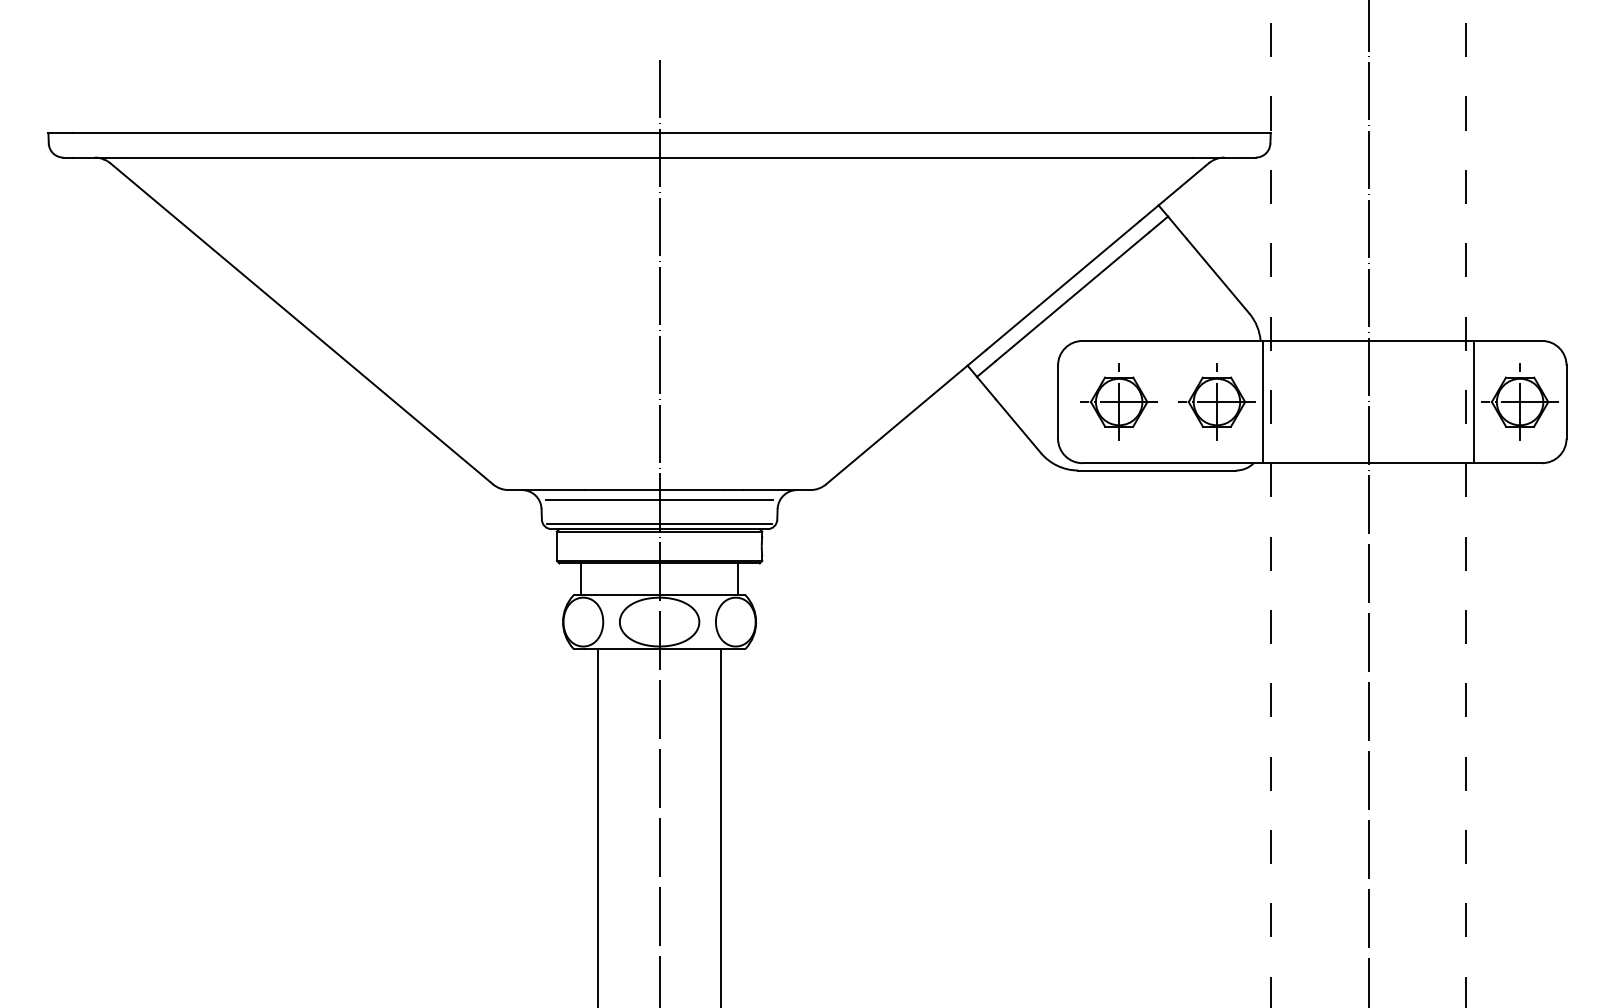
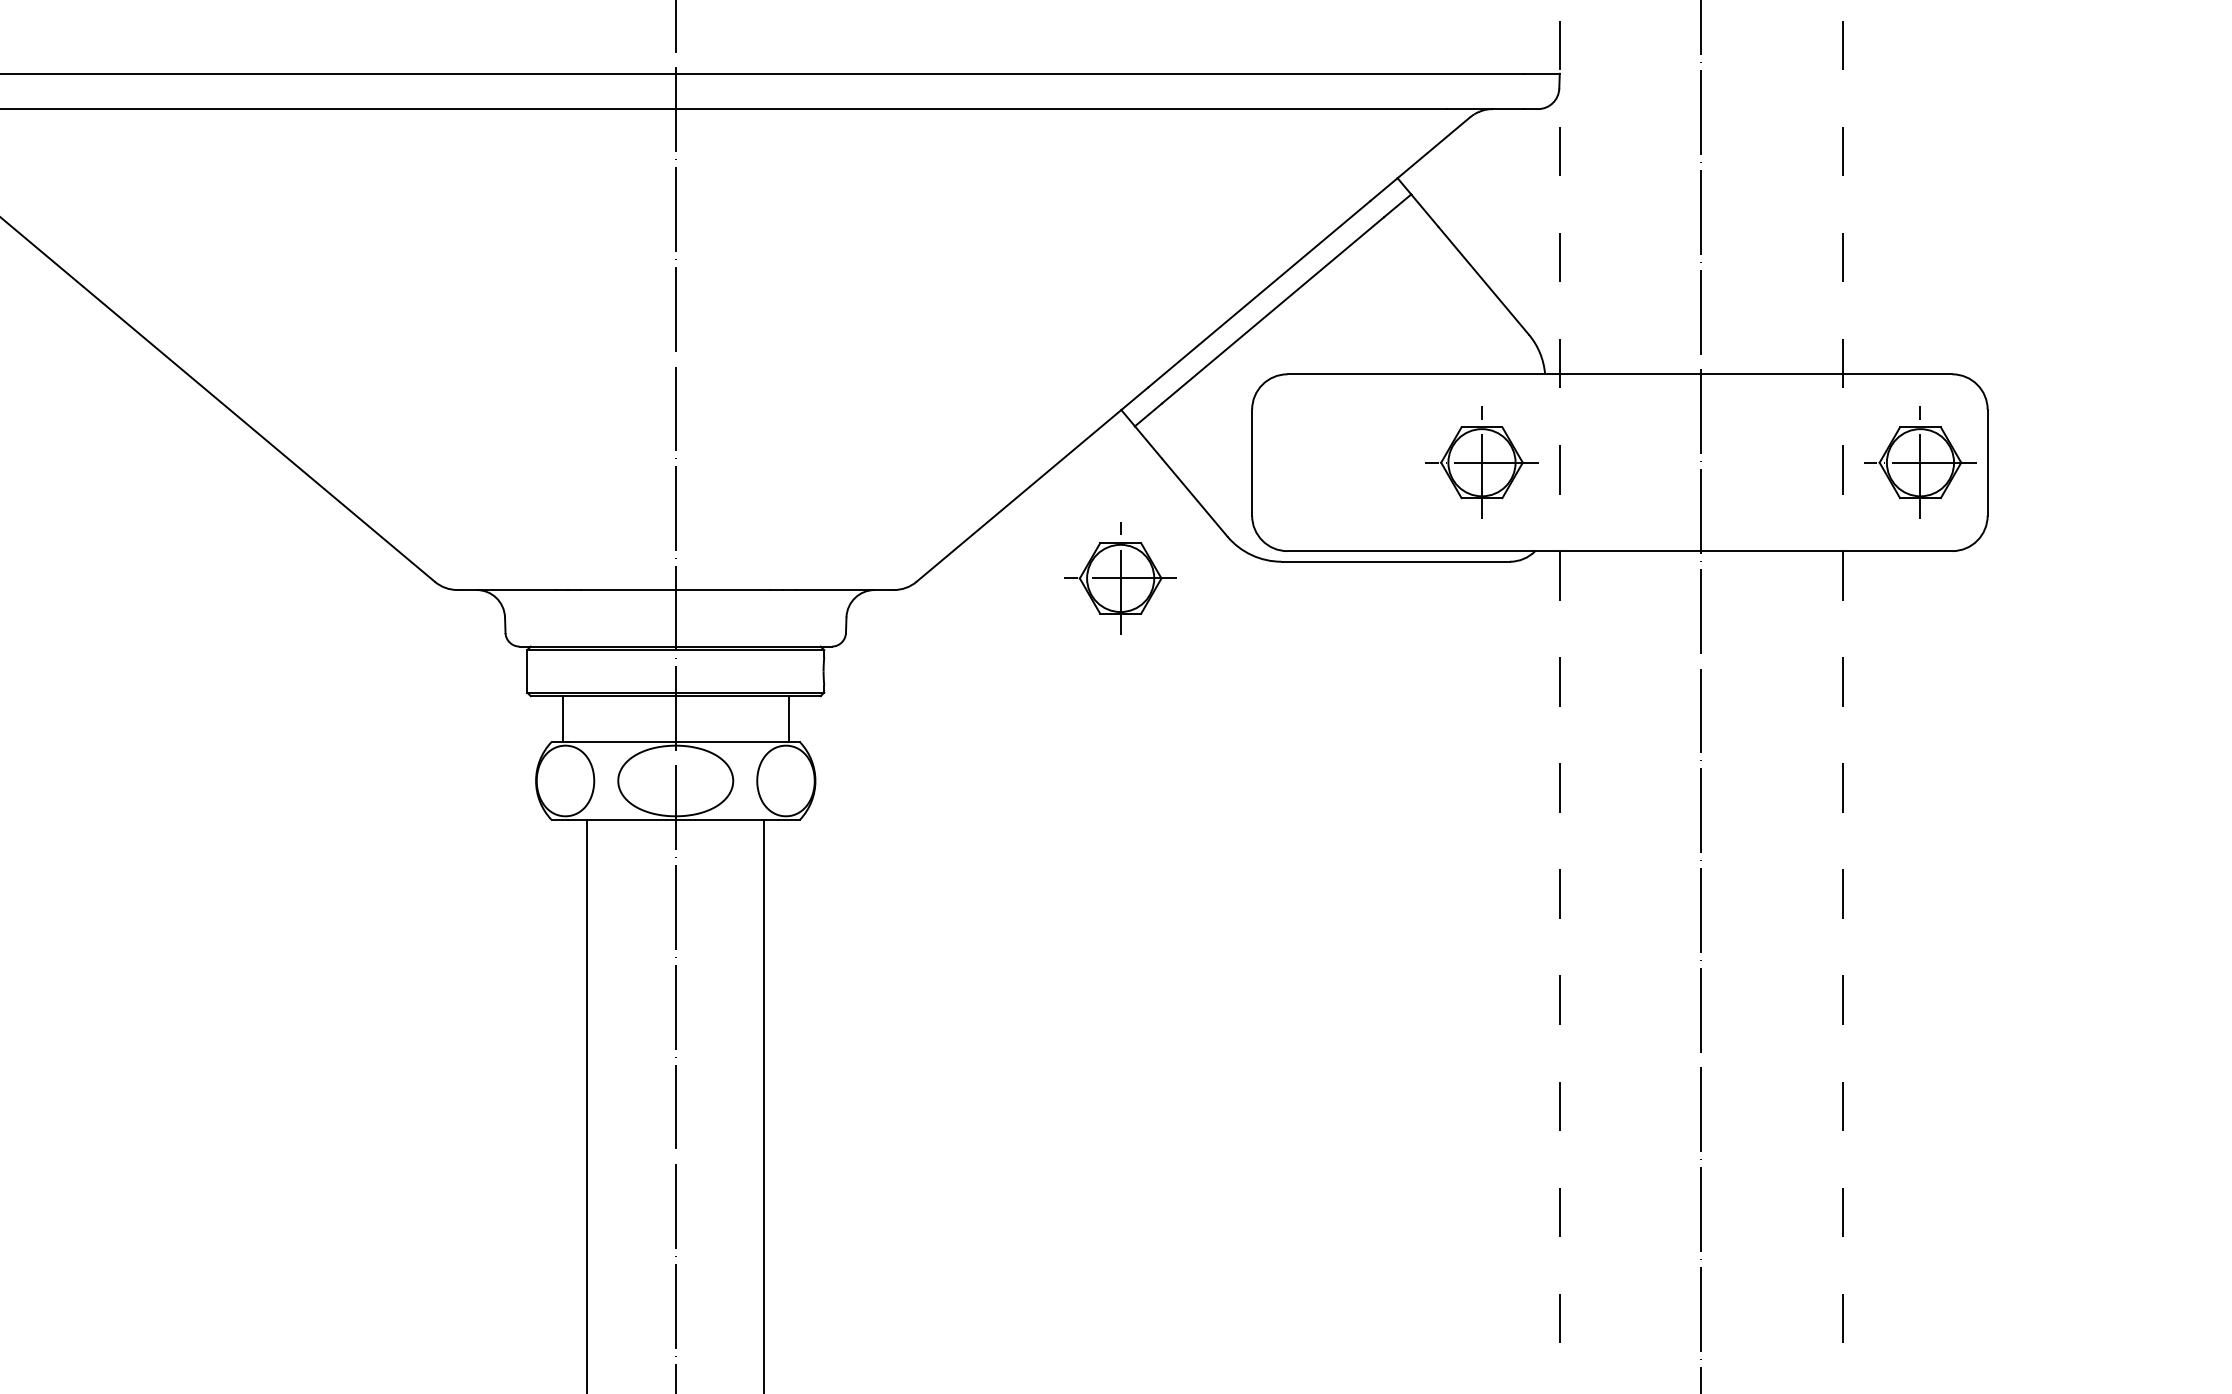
part: (1118, 401) -> (1119, 577), moved
line: (1263, 401) -> (1549, 461), removed
line: (1473, 401) -> (1853, 461), removed
line: (659, 499) -> (675, 603), removed
line: (659, 524) -> (675, 639), removed

